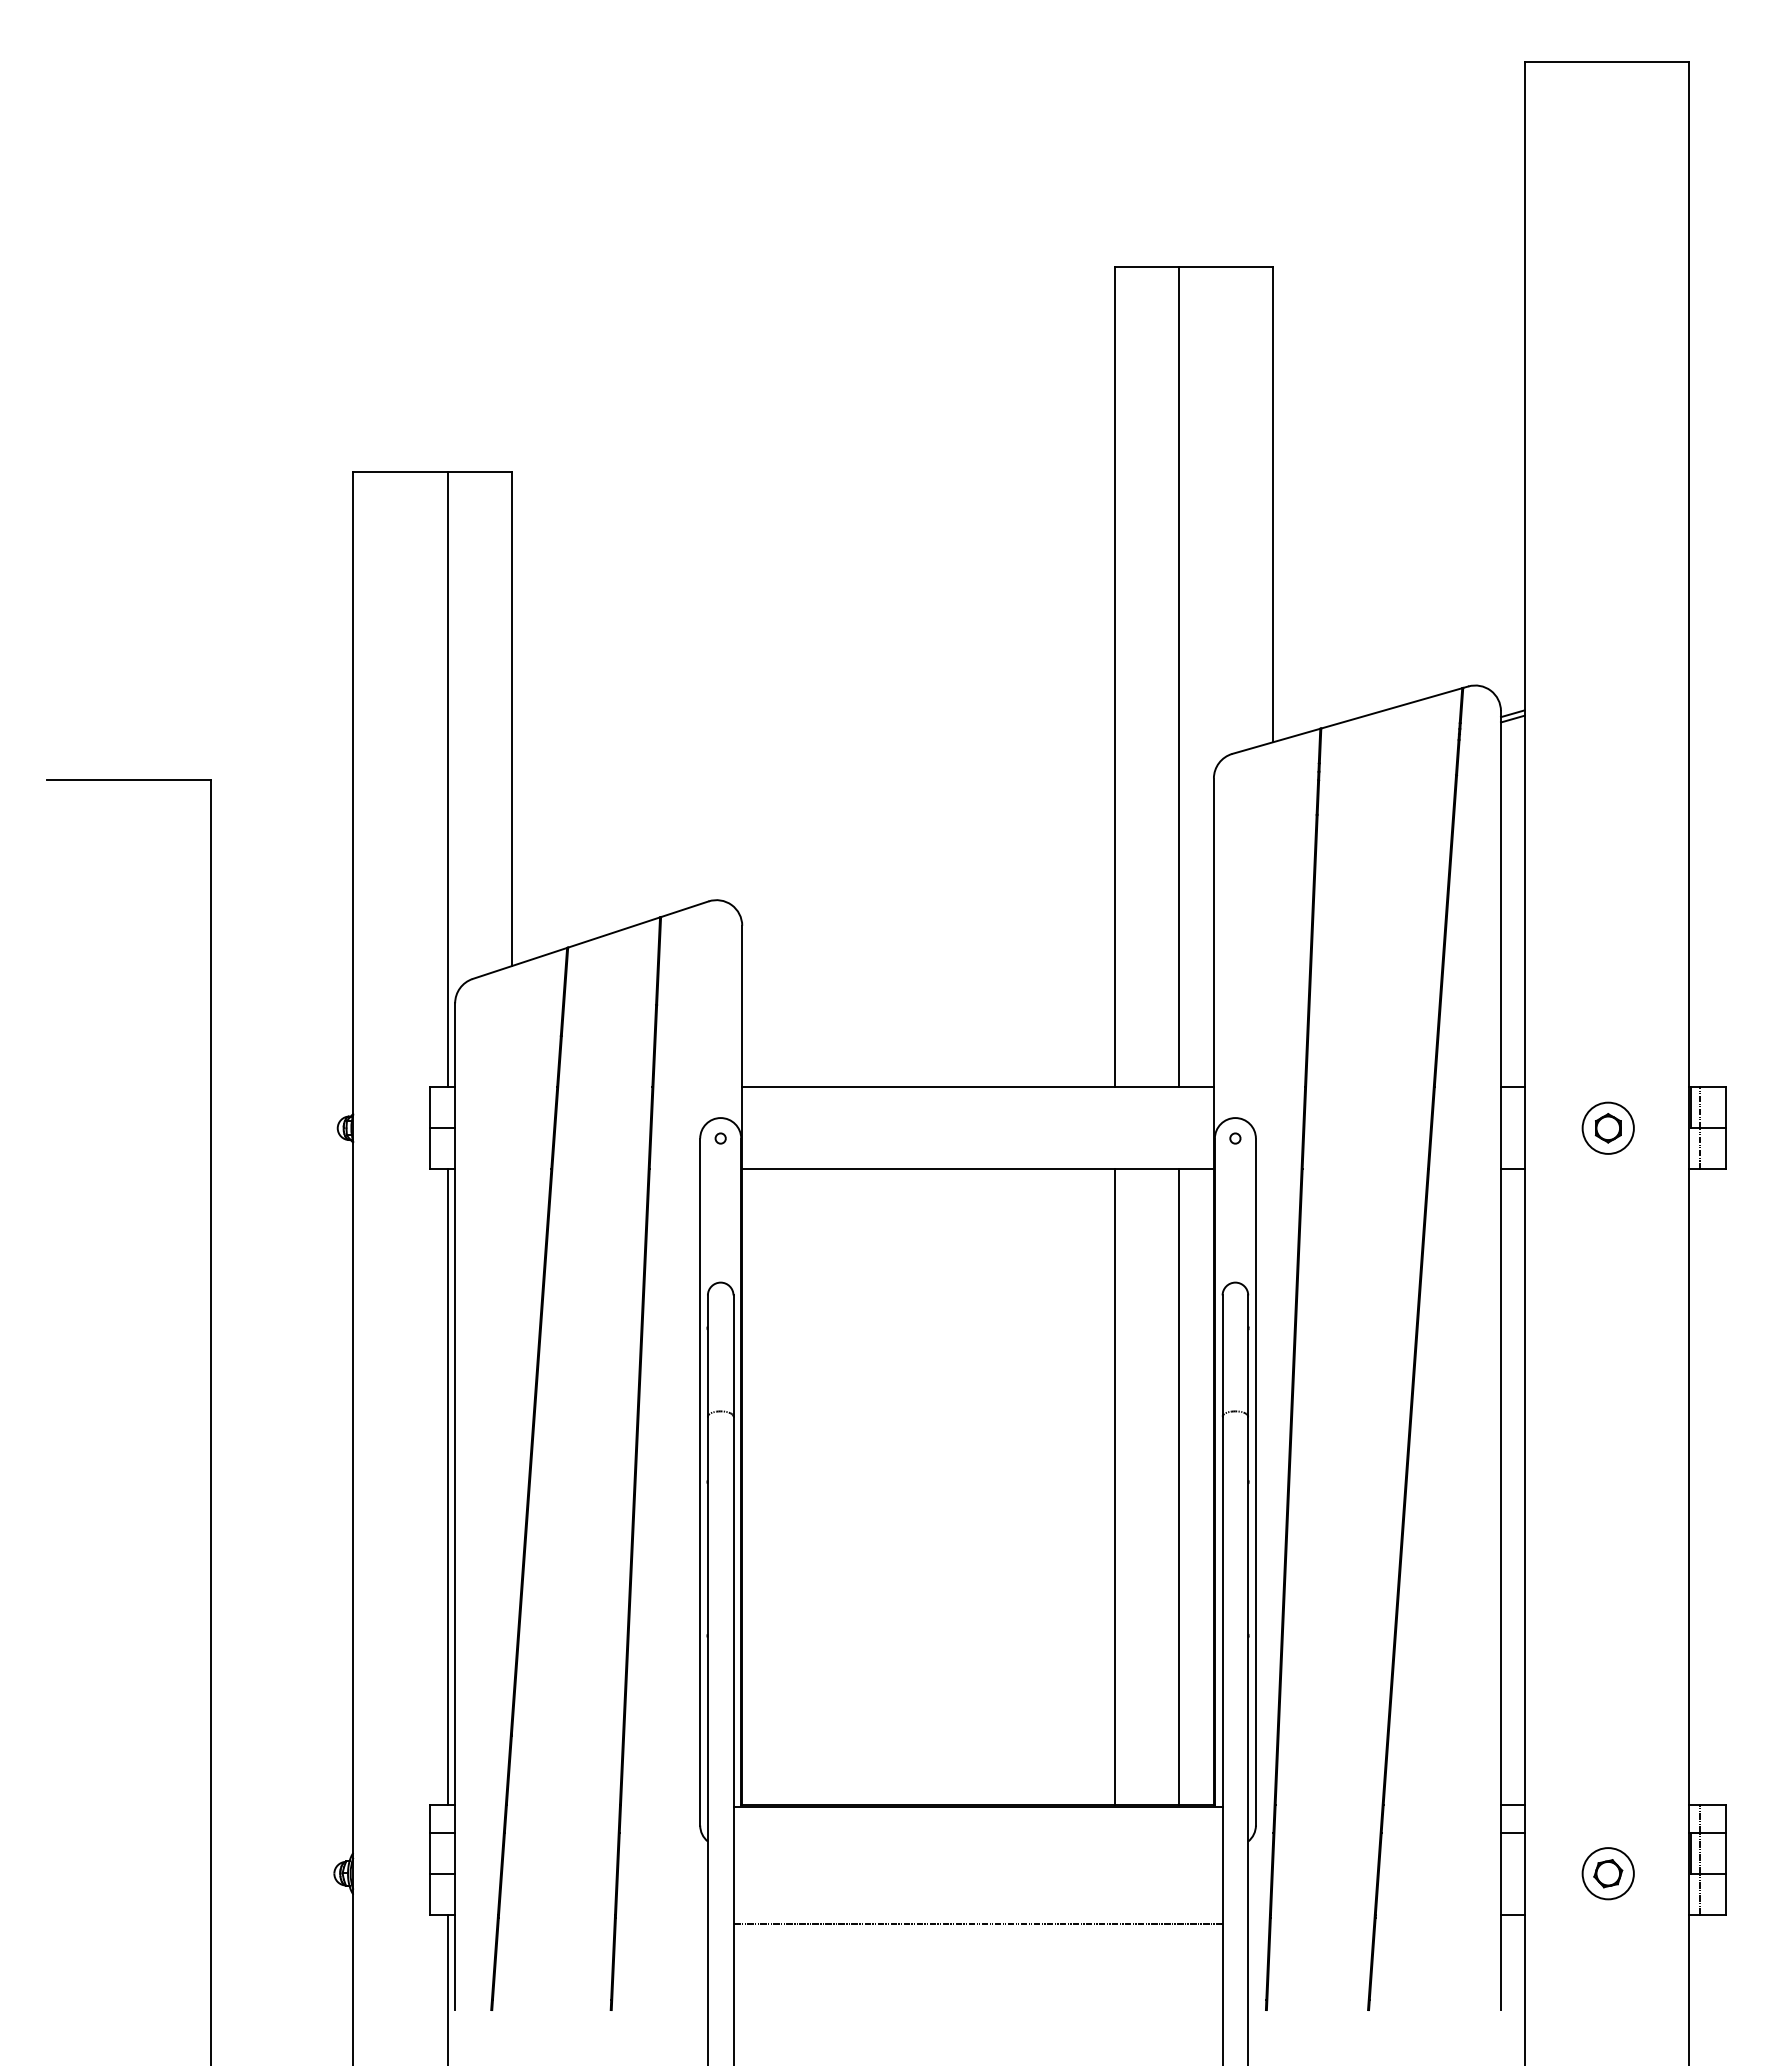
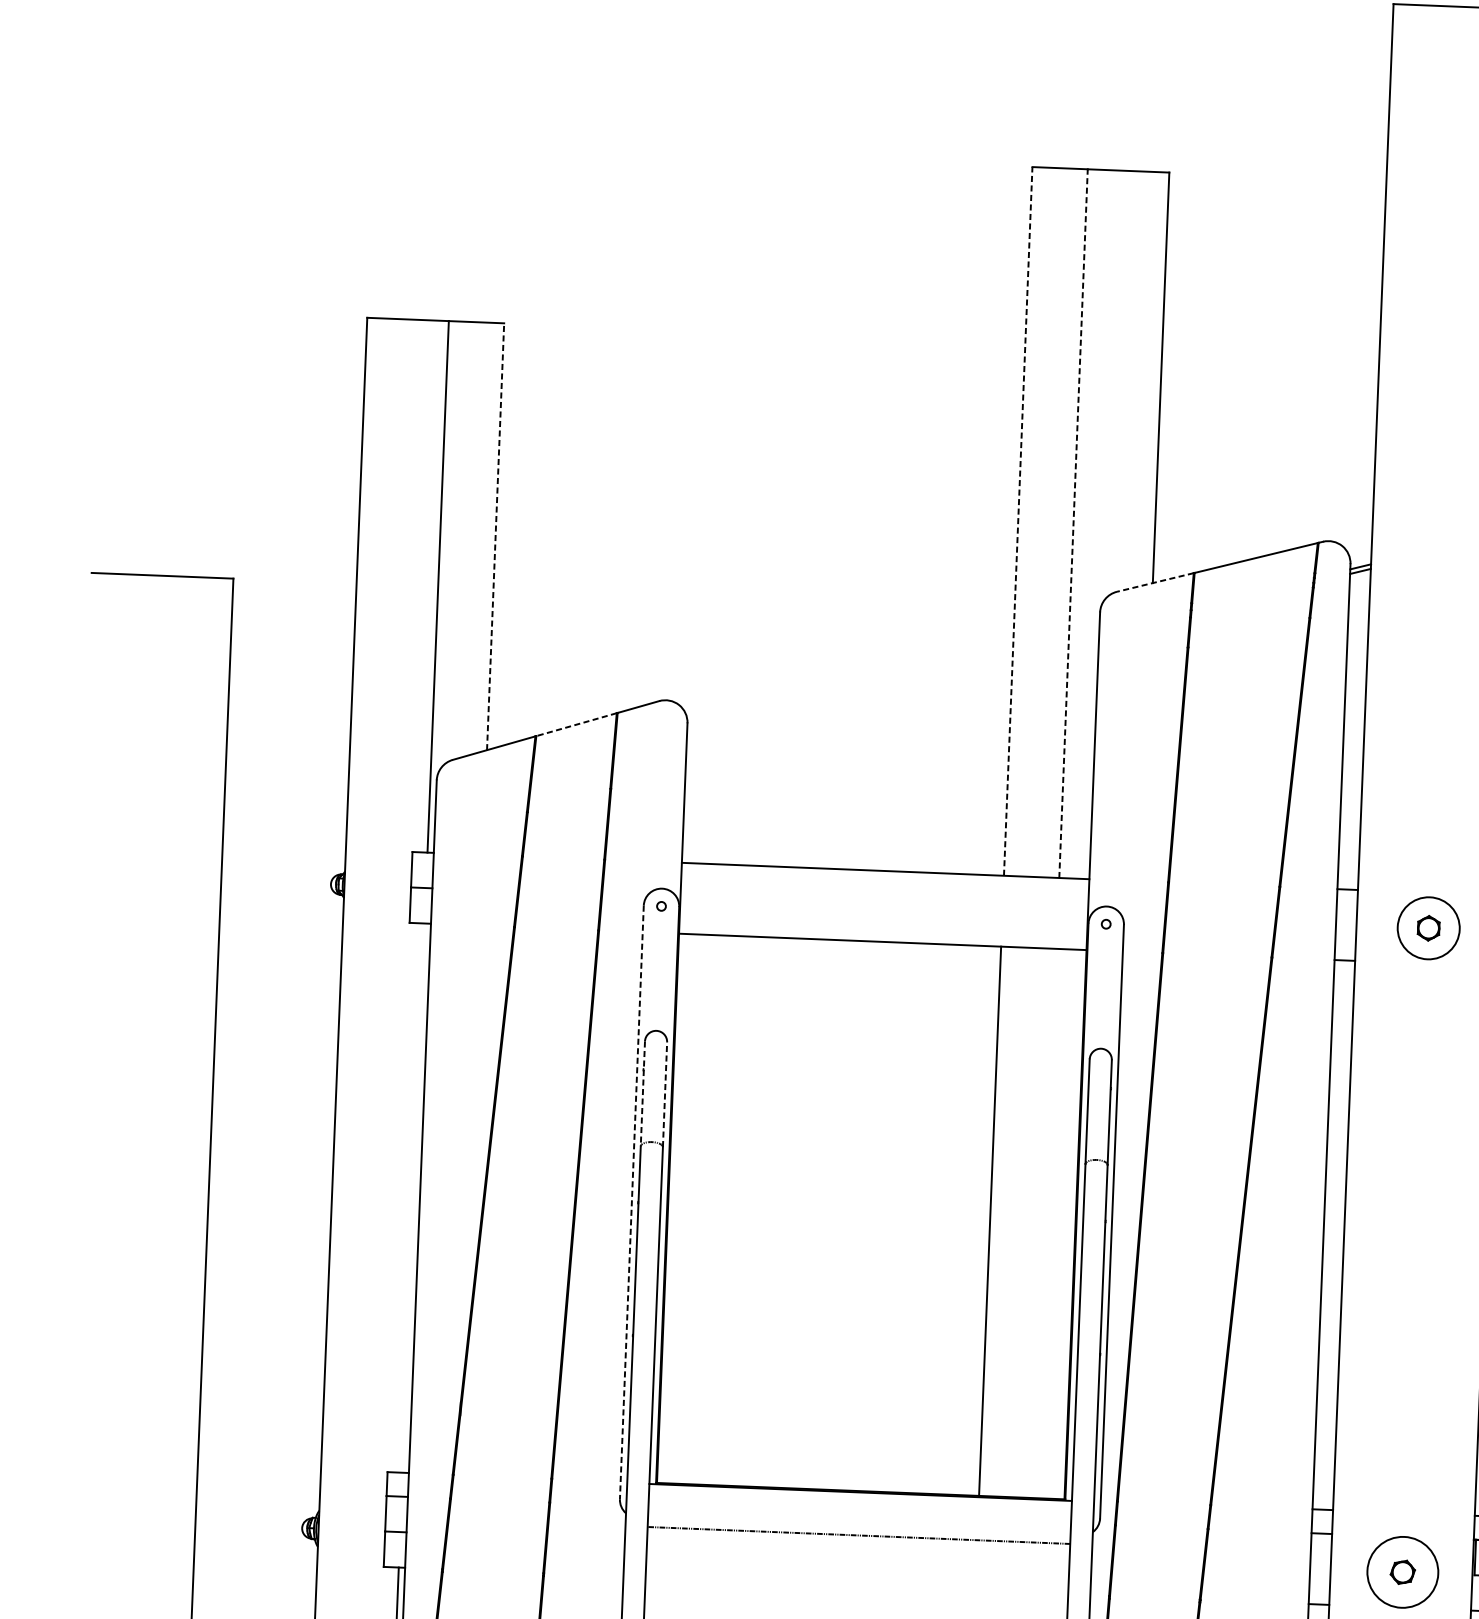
line: (1115, 676) -> (1018, 520), solid -> dashed
line: (1179, 676) -> (1073, 523), solid -> dashed
line: (511, 718) -> (495, 536), solid -> dashed
line: (1276, 741) -> (1155, 582), solid -> dashed
line: (613, 932) -> (576, 724), solid -> dashed
circle: (1607, 1127) -> (1428, 927), size x1.4
line: (707, 1356) -> (642, 1094), solid -> dashed
line: (733, 1356) -> (665, 1095), solid -> dashed
line: (700, 1482) -> (632, 1202), solid -> dashed
line: (447, 1487) -> (413, 1198), removed
line: (1179, 1487) -> (1045, 1223), removed
circle: (1607, 1873) -> (1402, 1572), size x1.6
line: (977, 1924) -> (858, 1535), moved

